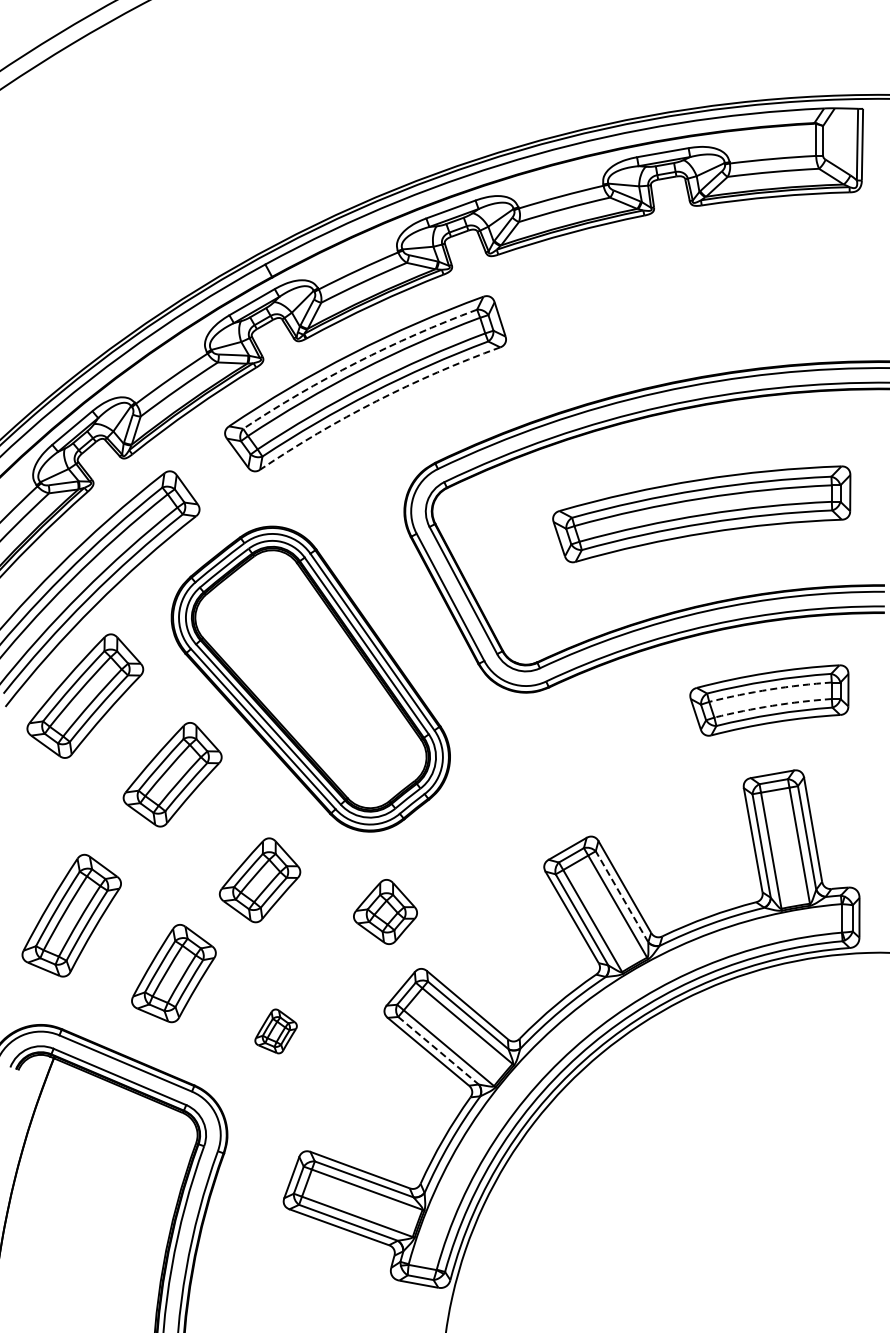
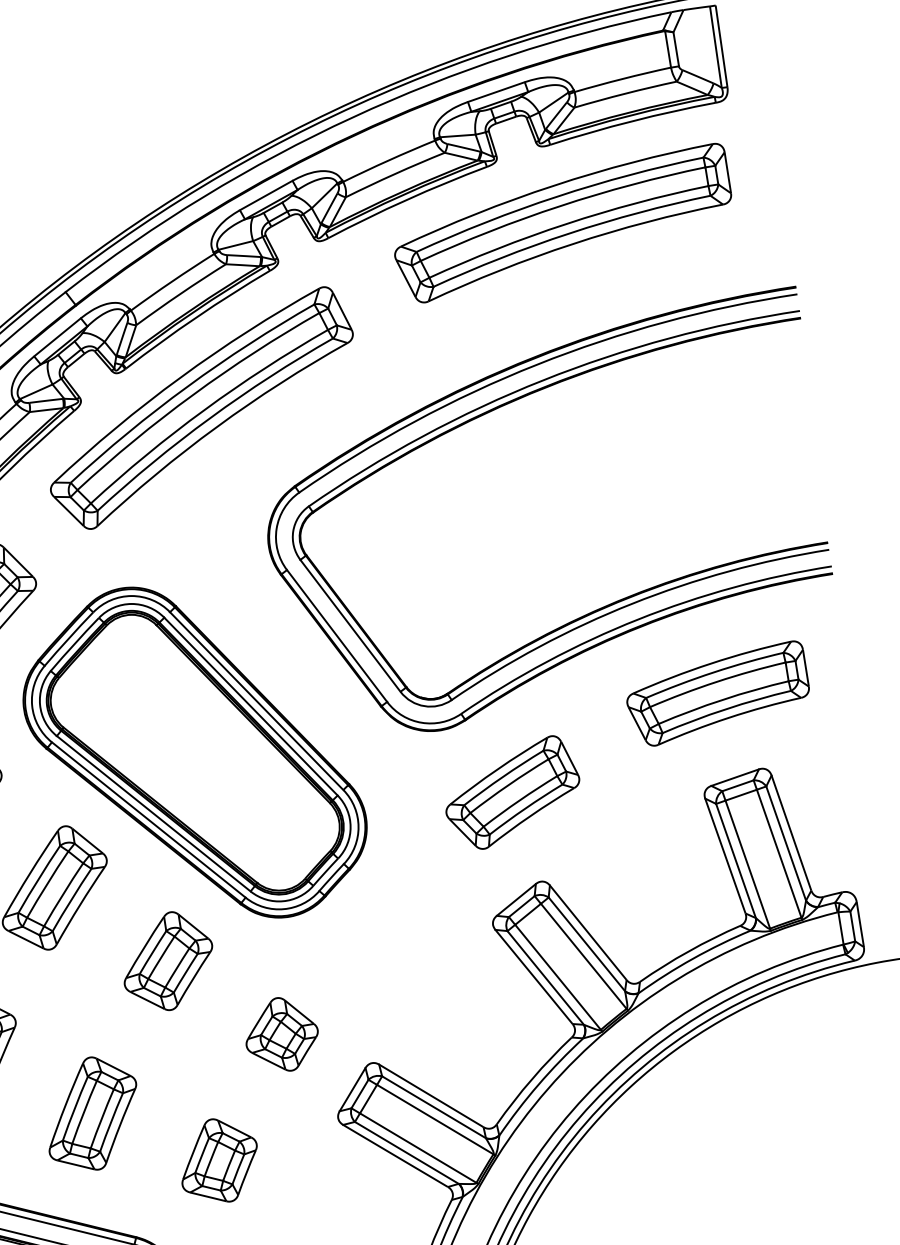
arc: (356, 362) -> (187, 386), dashed -> solid
arc: (376, 401) -> (217, 427), dashed -> solid
part: (701, 514) -> (562, 224), moved
arc: (770, 689) -> (717, 681), dashed -> solid
arc: (772, 705) -> (722, 699), dashed -> solid
part: (578, 756) -> (511, 793), added
part: (259, 880) -> (167, 961), moved
line: (622, 896) -> (587, 943), dashed -> solid
part: (385, 911) -> (281, 1034), moved
part: (275, 1031) -> (218, 1161), size x1.67
line: (438, 1050) -> (406, 1152), dashed -> solid

